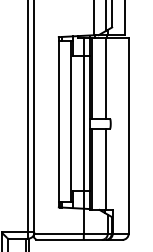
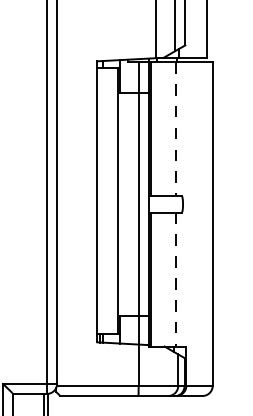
line: (106, 78) -> (176, 129), solid -> dashed
line: (106, 169) -> (176, 279), solid -> dashed

